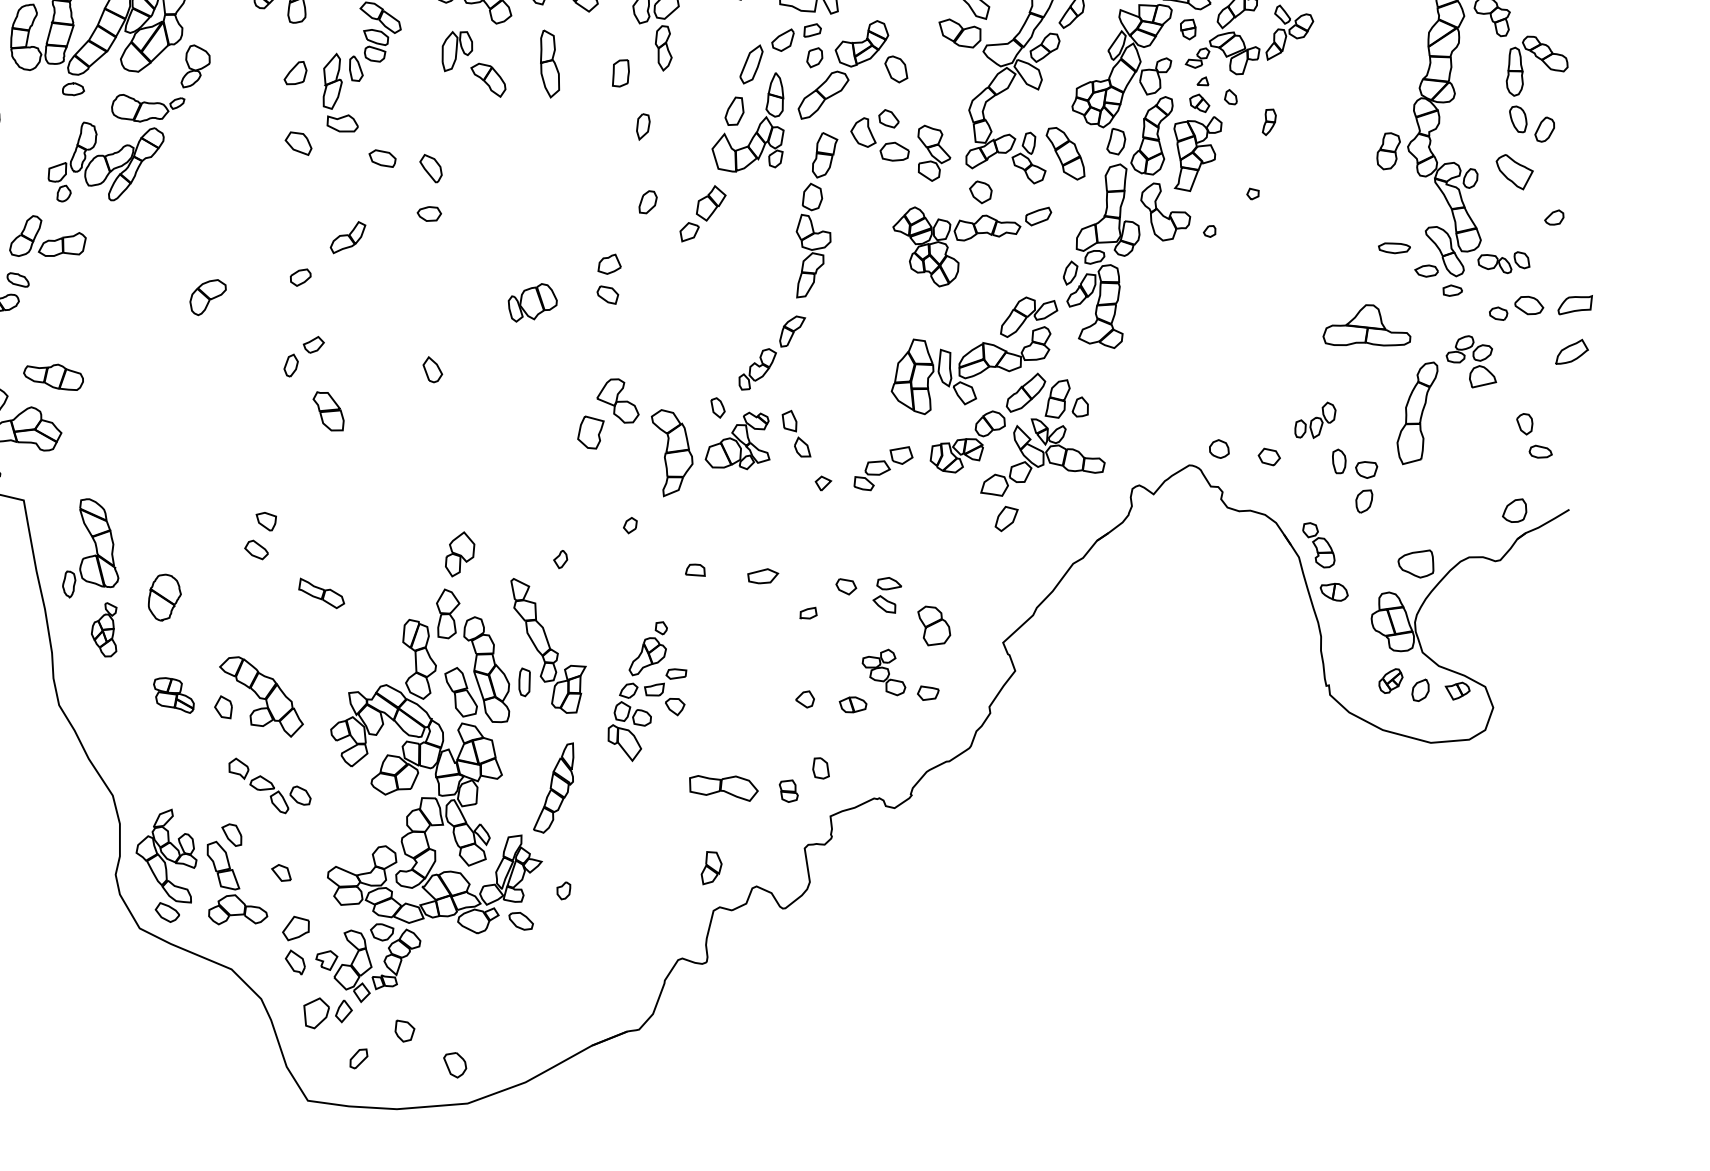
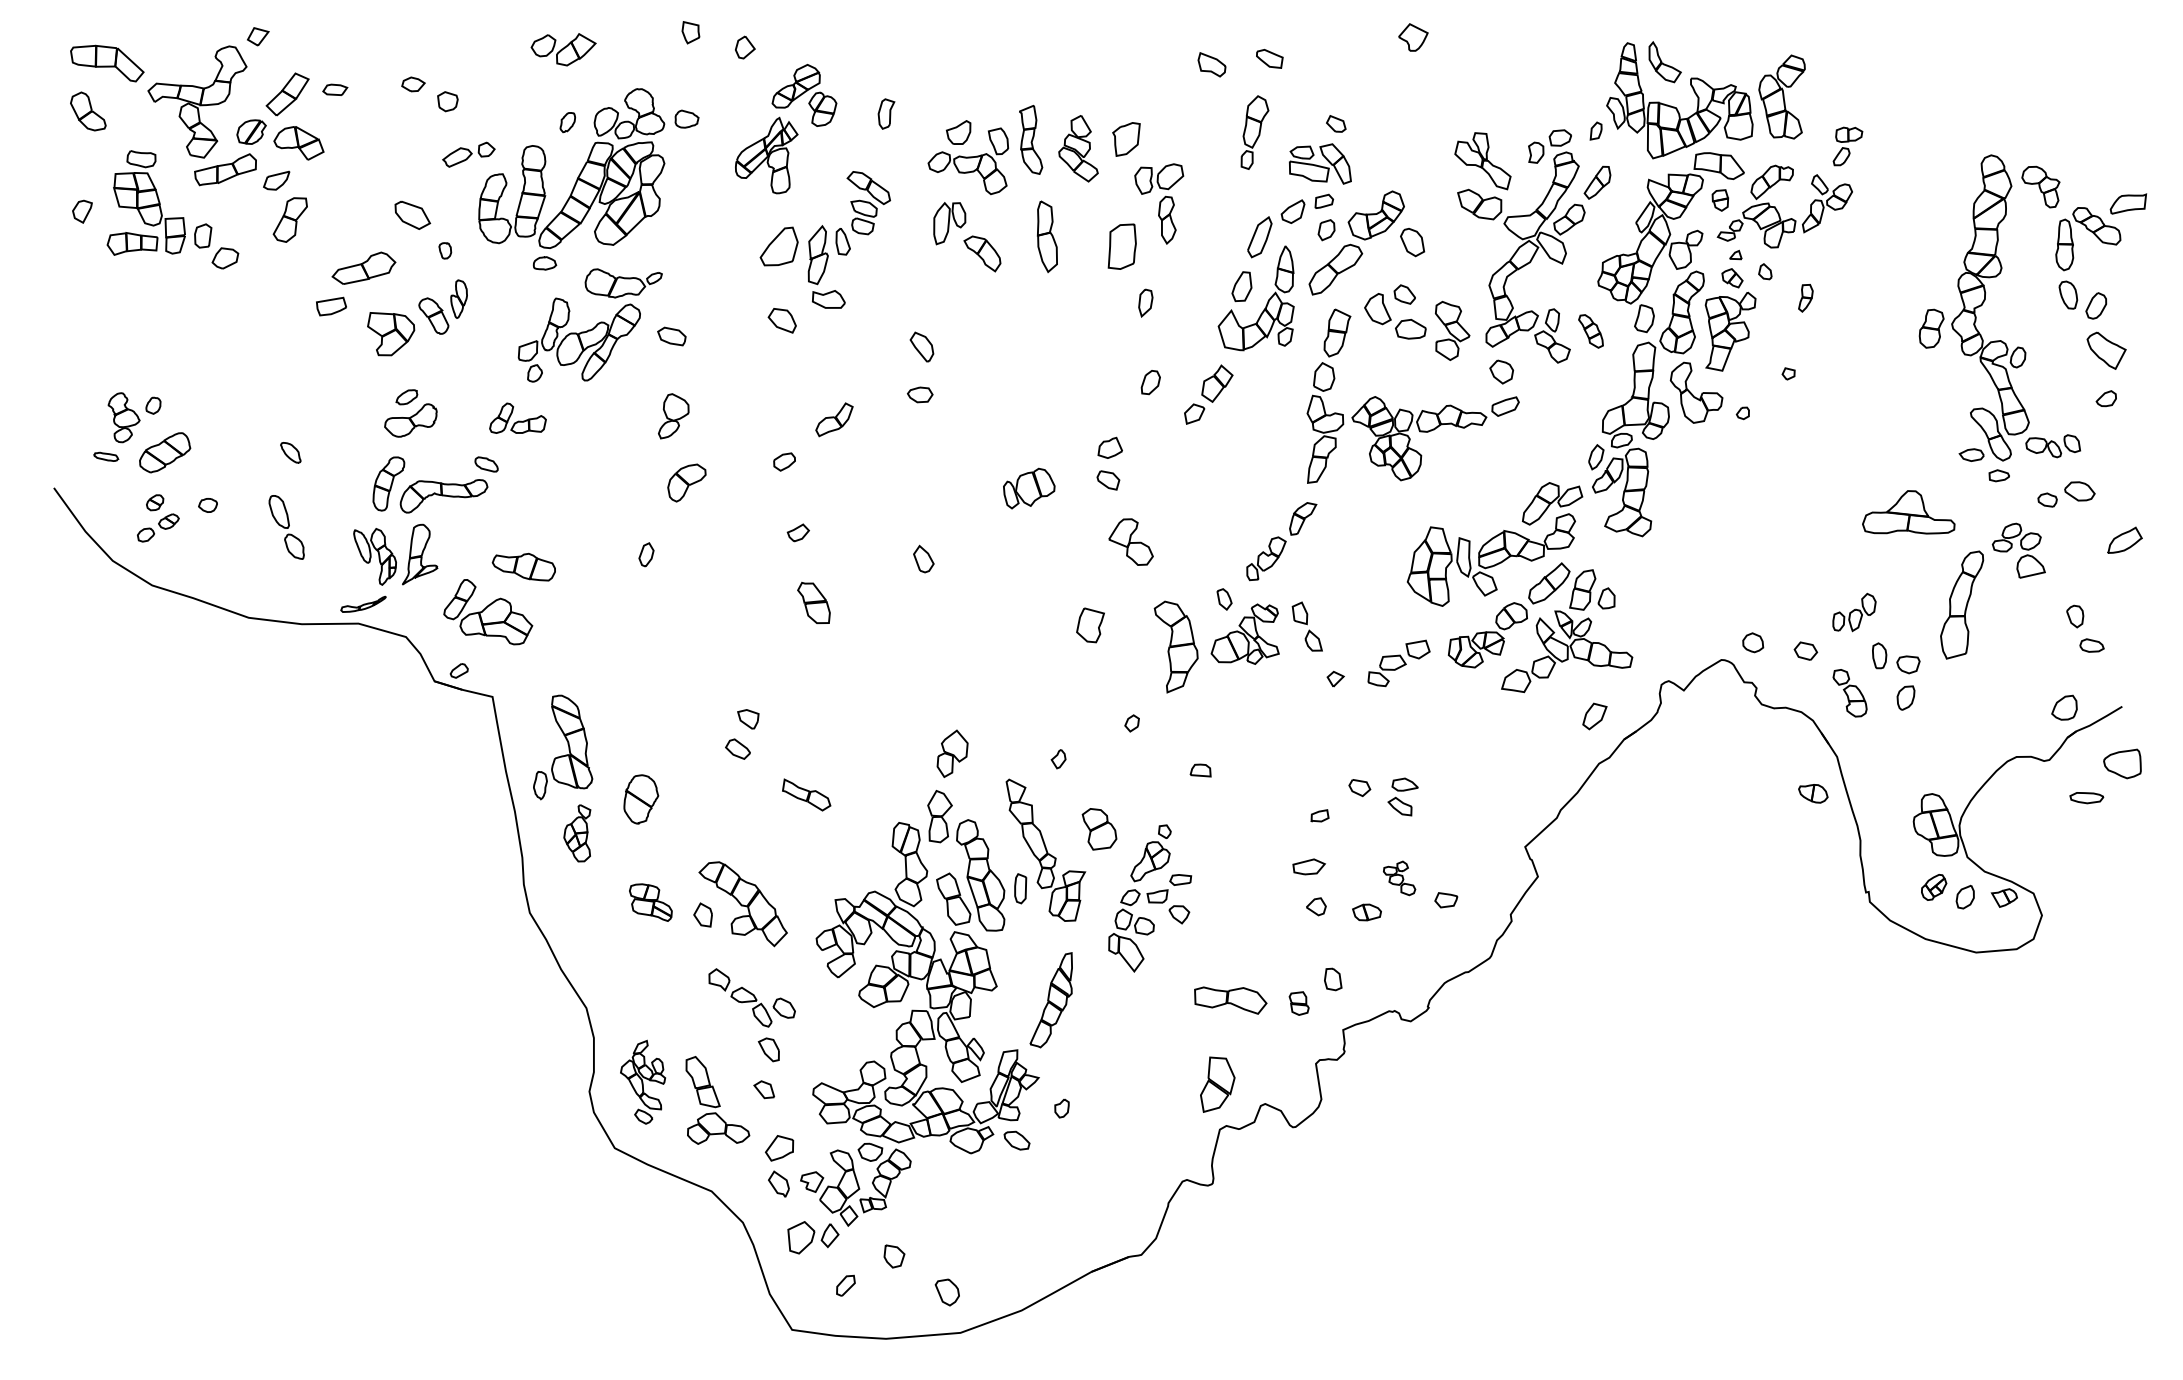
part: (195, 66) -> (673, 416), moved
part: (294, 72) -> (778, 245), size x1.6
part: (620, 73) -> (1121, 246), size x1.6
part: (1065, 153) -> (1590, 331), size x0.6
part: (382, 158) -> (671, 336), moved
part: (1514, 171) -> (2106, 350), moved
part: (47, 236) -> (517, 418), size x0.7
part: (971, 239) -> (1434, 430), moved
part: (1394, 248) -> (2086, 798), moved
part: (1575, 304) -> (2128, 203), moved
part: (291, 365) -> (646, 554), moved
part: (617, 400) -> (1130, 541), moved
part: (1006, 518) -> (1594, 716), moved
part: (1318, 545) -> (1849, 693), moved
part: (1415, 563) -> (2122, 763), moved
part: (762, 575) -> (1308, 866), moved
part: (1334, 592) -> (1813, 793), moved
part: (934, 626) -> (1099, 829), moved
part: (883, 672) -> (1399, 878), size x0.7
part: (231, 834) -> (768, 1049), moved
part: (165, 866) -> (642, 1082), size x0.7
part: (711, 867) -> (1217, 1084), size x1.6

